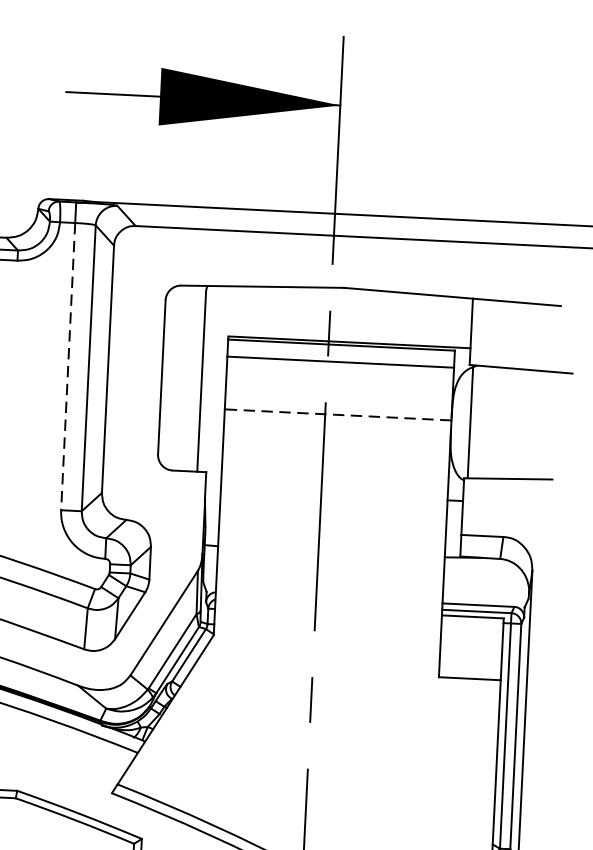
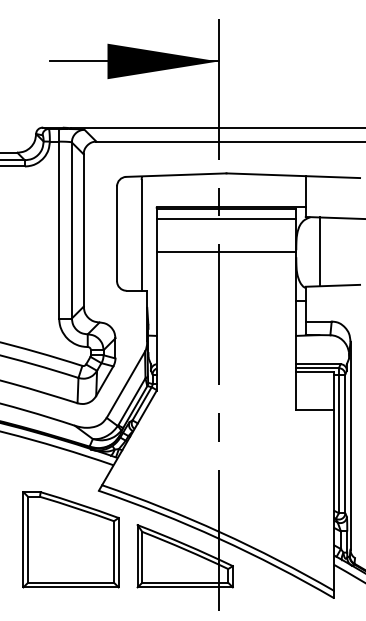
line: (68, 367) -> (59, 230), dashed -> solid
line: (338, 414) -> (226, 251), dashed -> solid
line: (469, 421) -> (319, 251), moved

